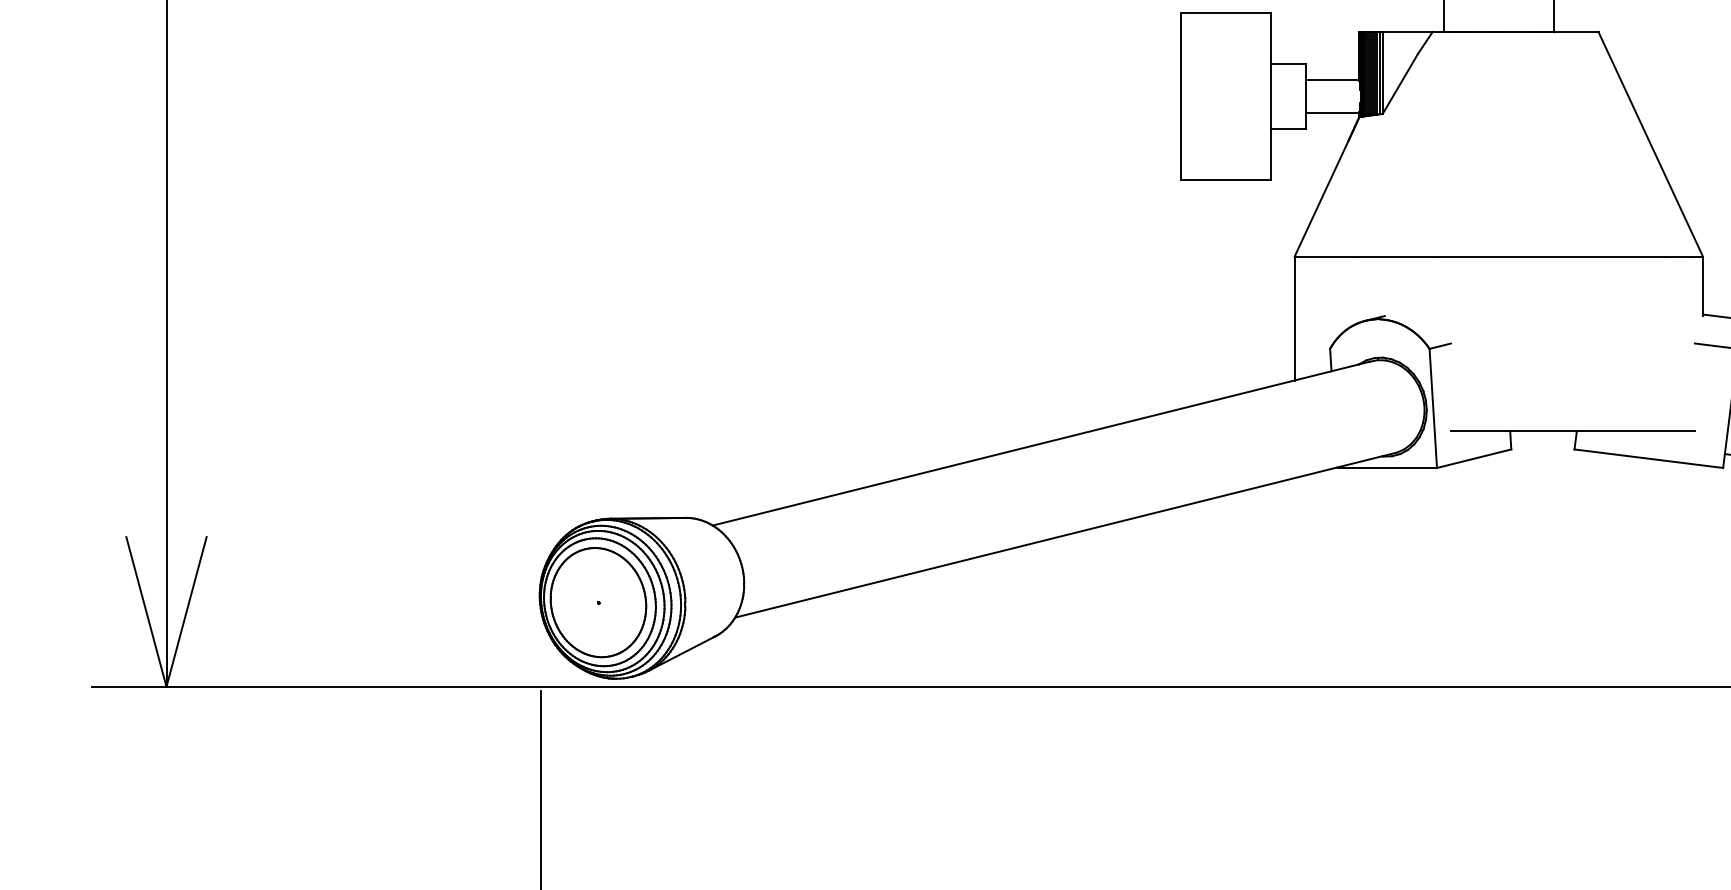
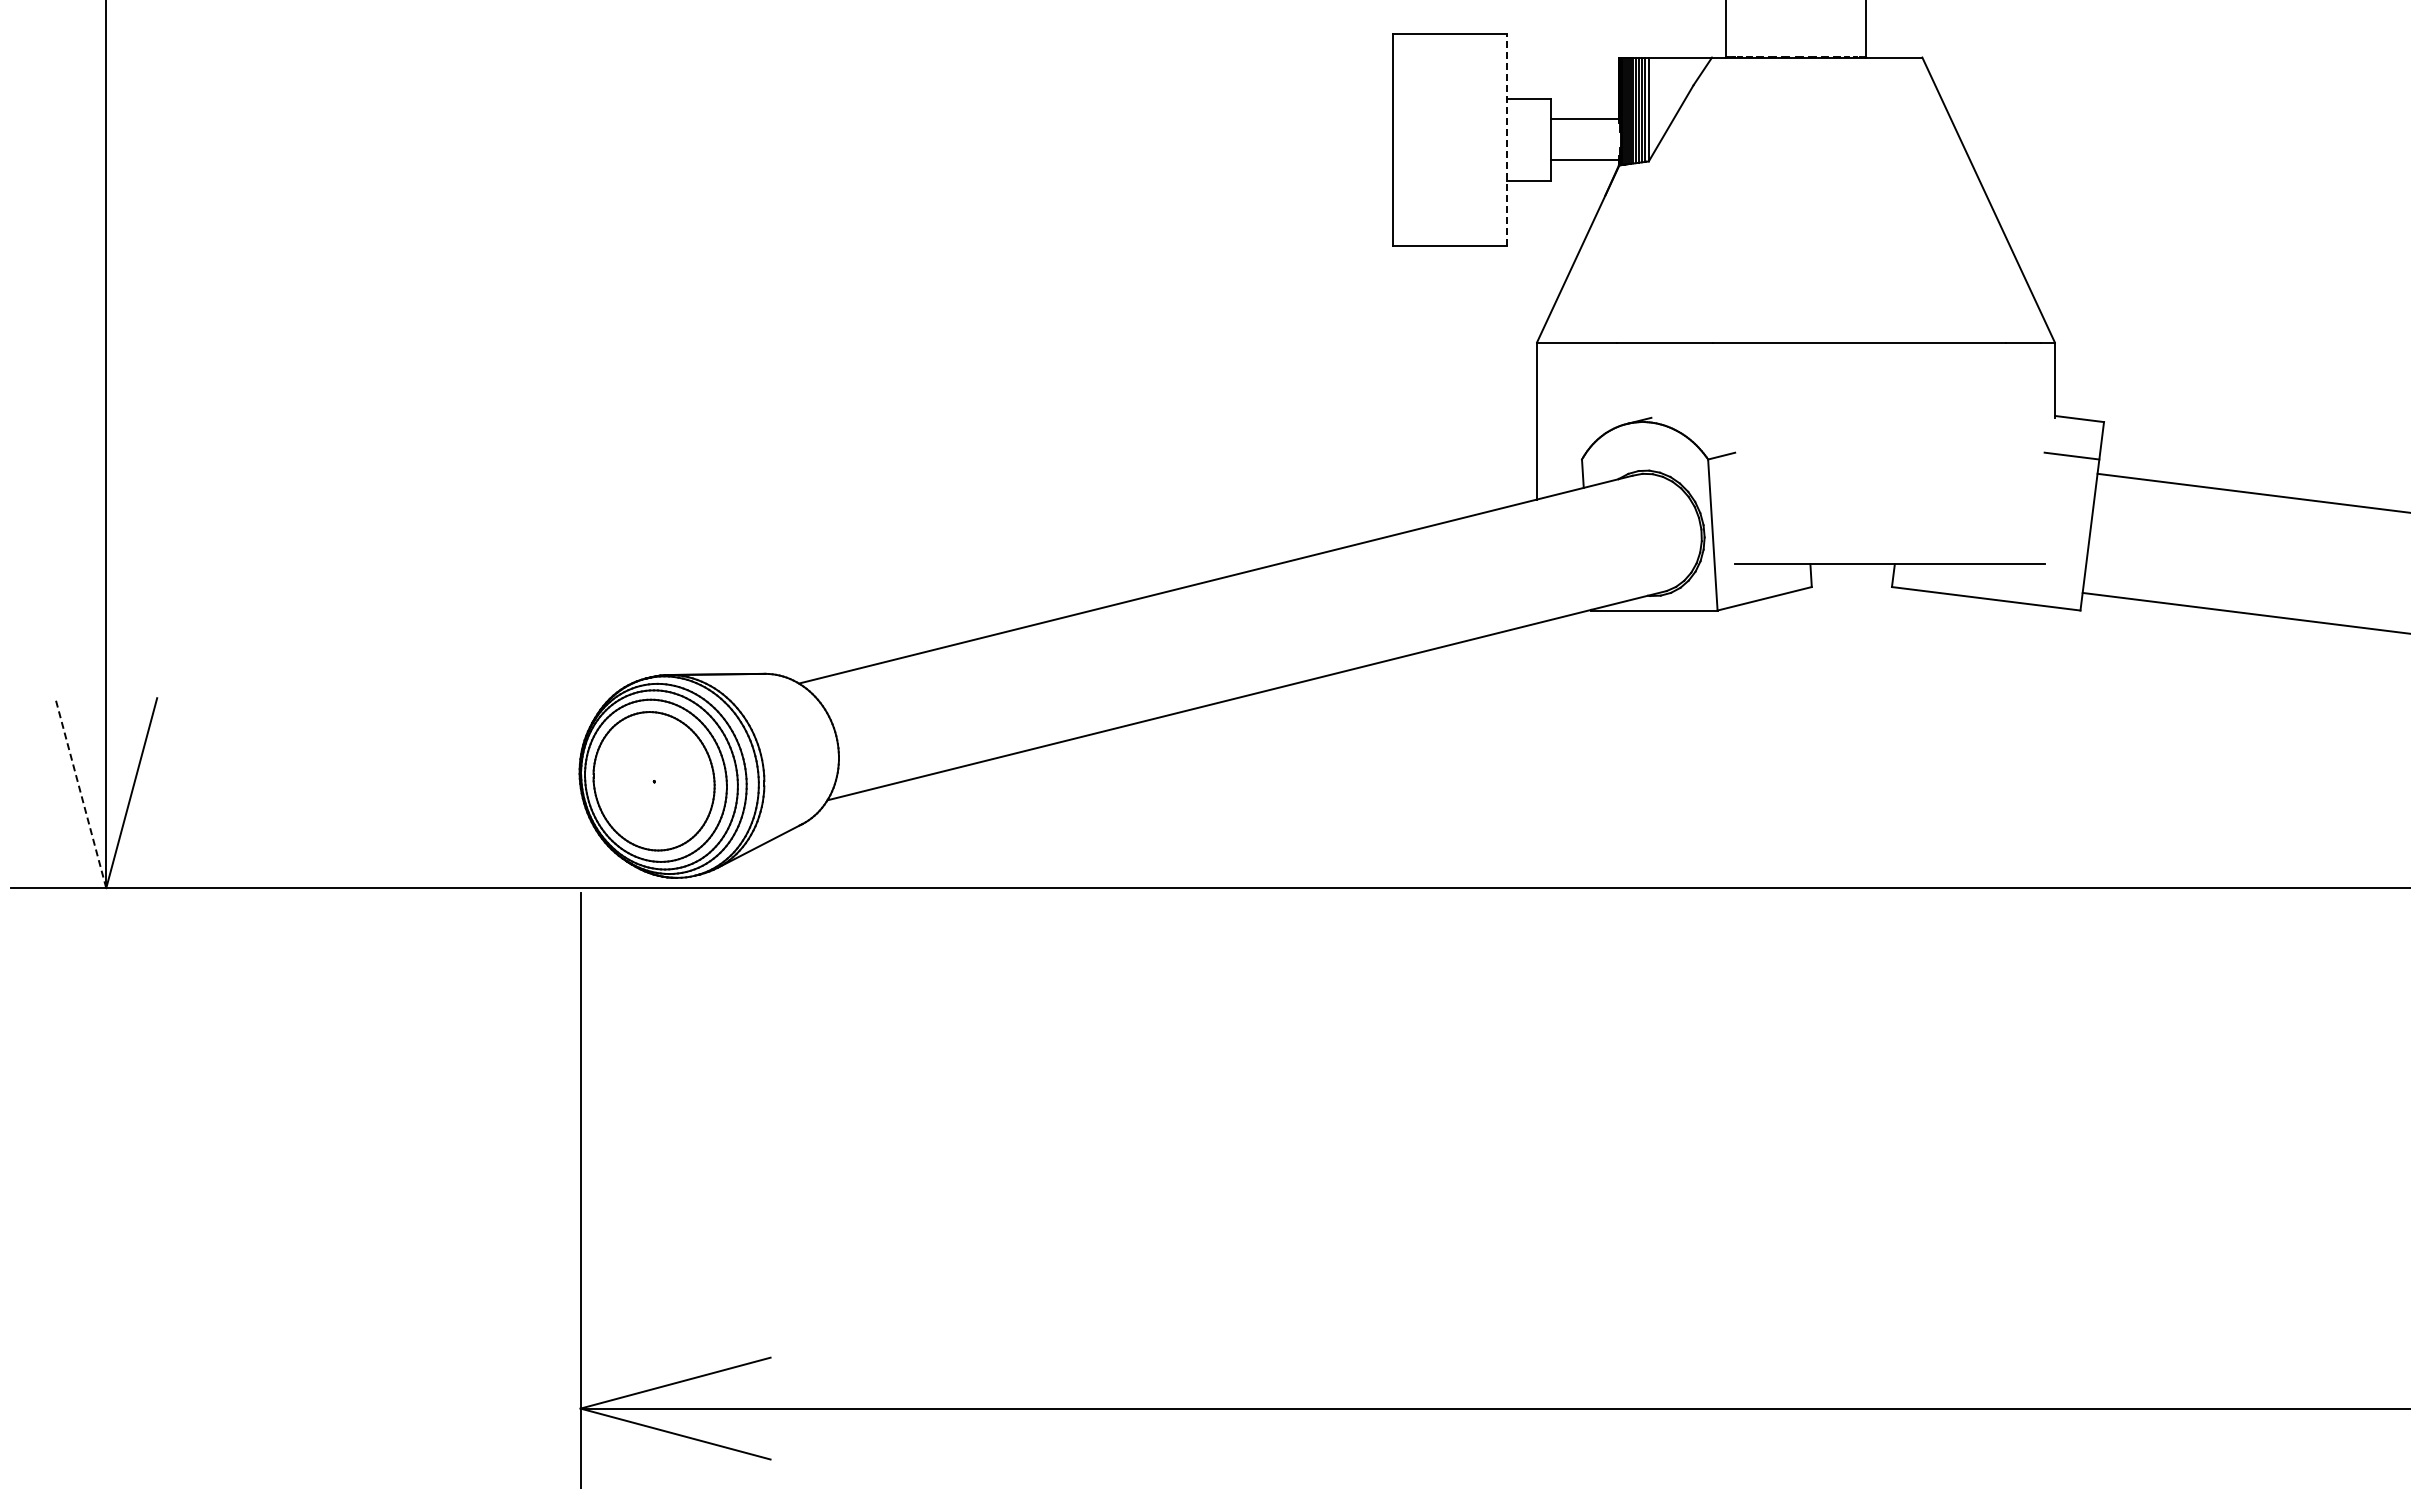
line: (1270, 96) -> (1506, 139), solid -> dashed
line: (146, 611) -> (80, 792), solid -> dashed

